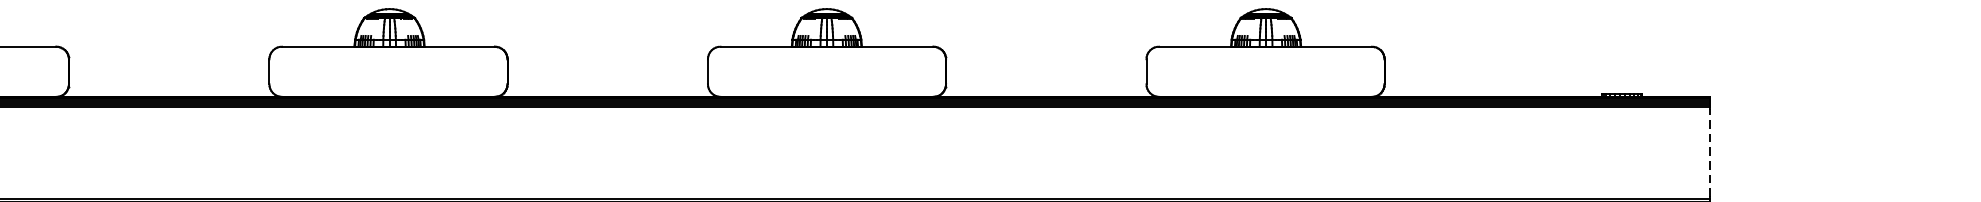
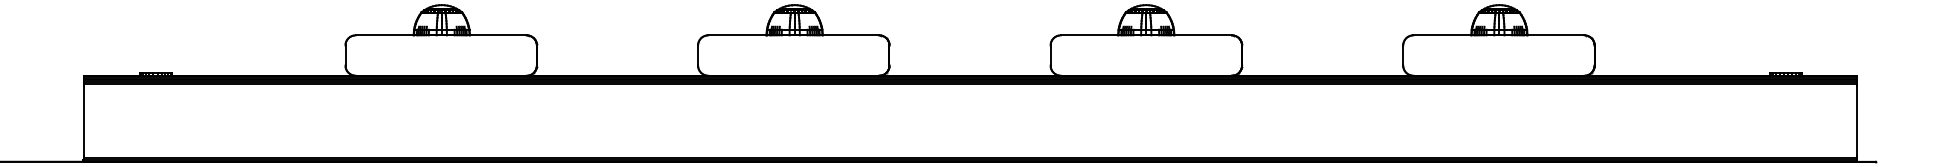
line: (1710, 152) -> (1856, 120), dashed -> solid

